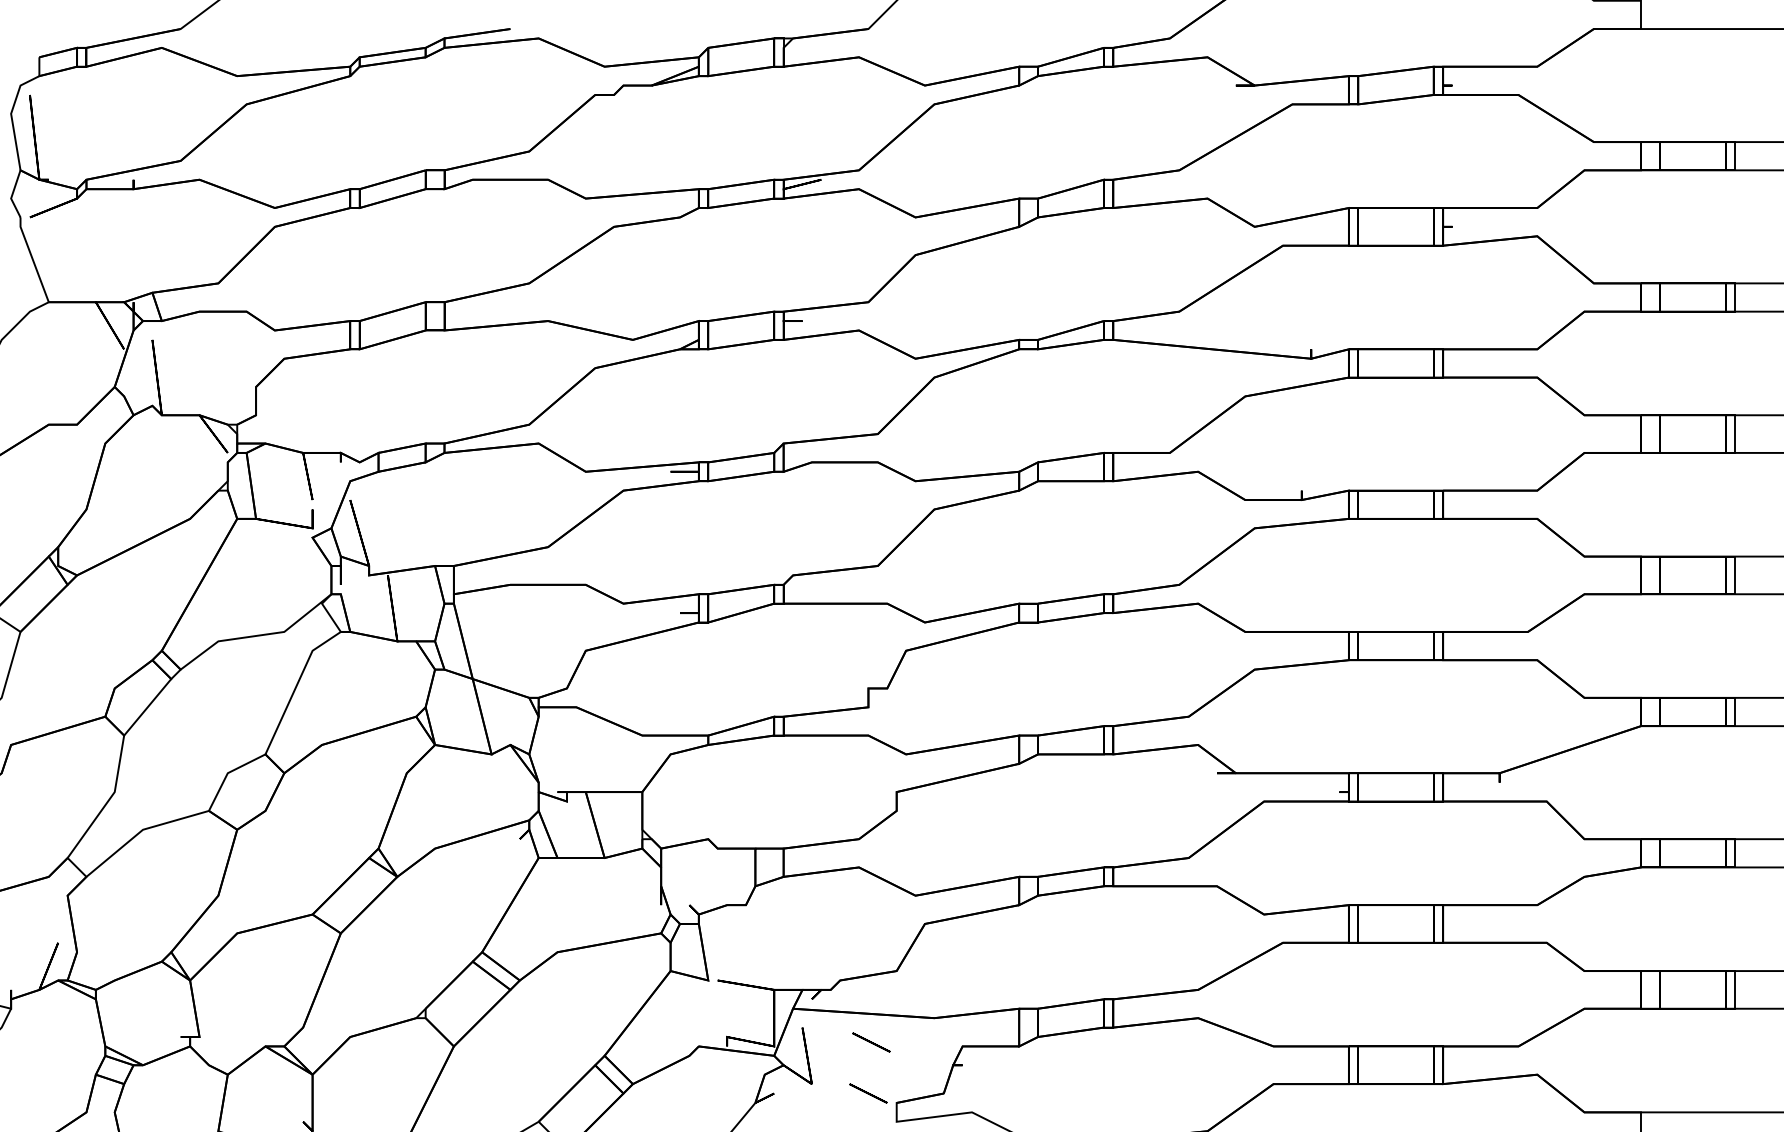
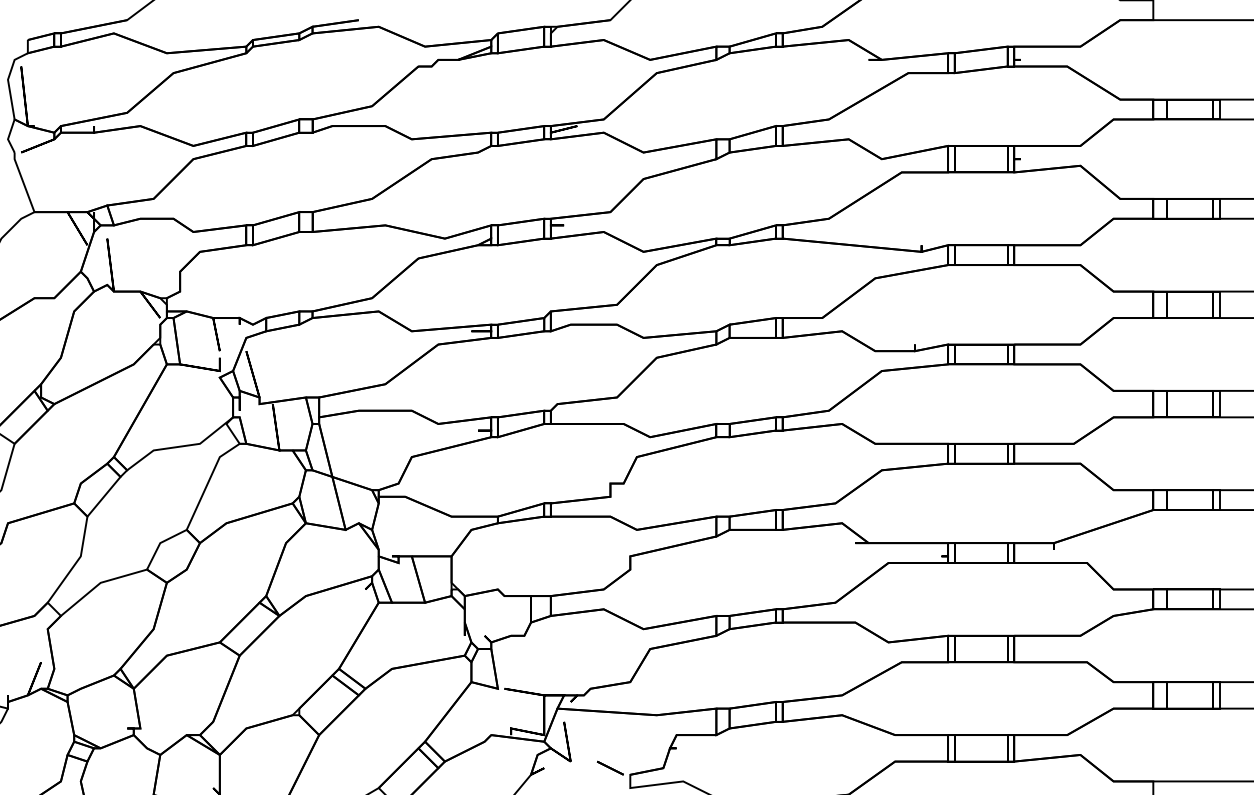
line: (871, 1042) -> (612, 732), removed

